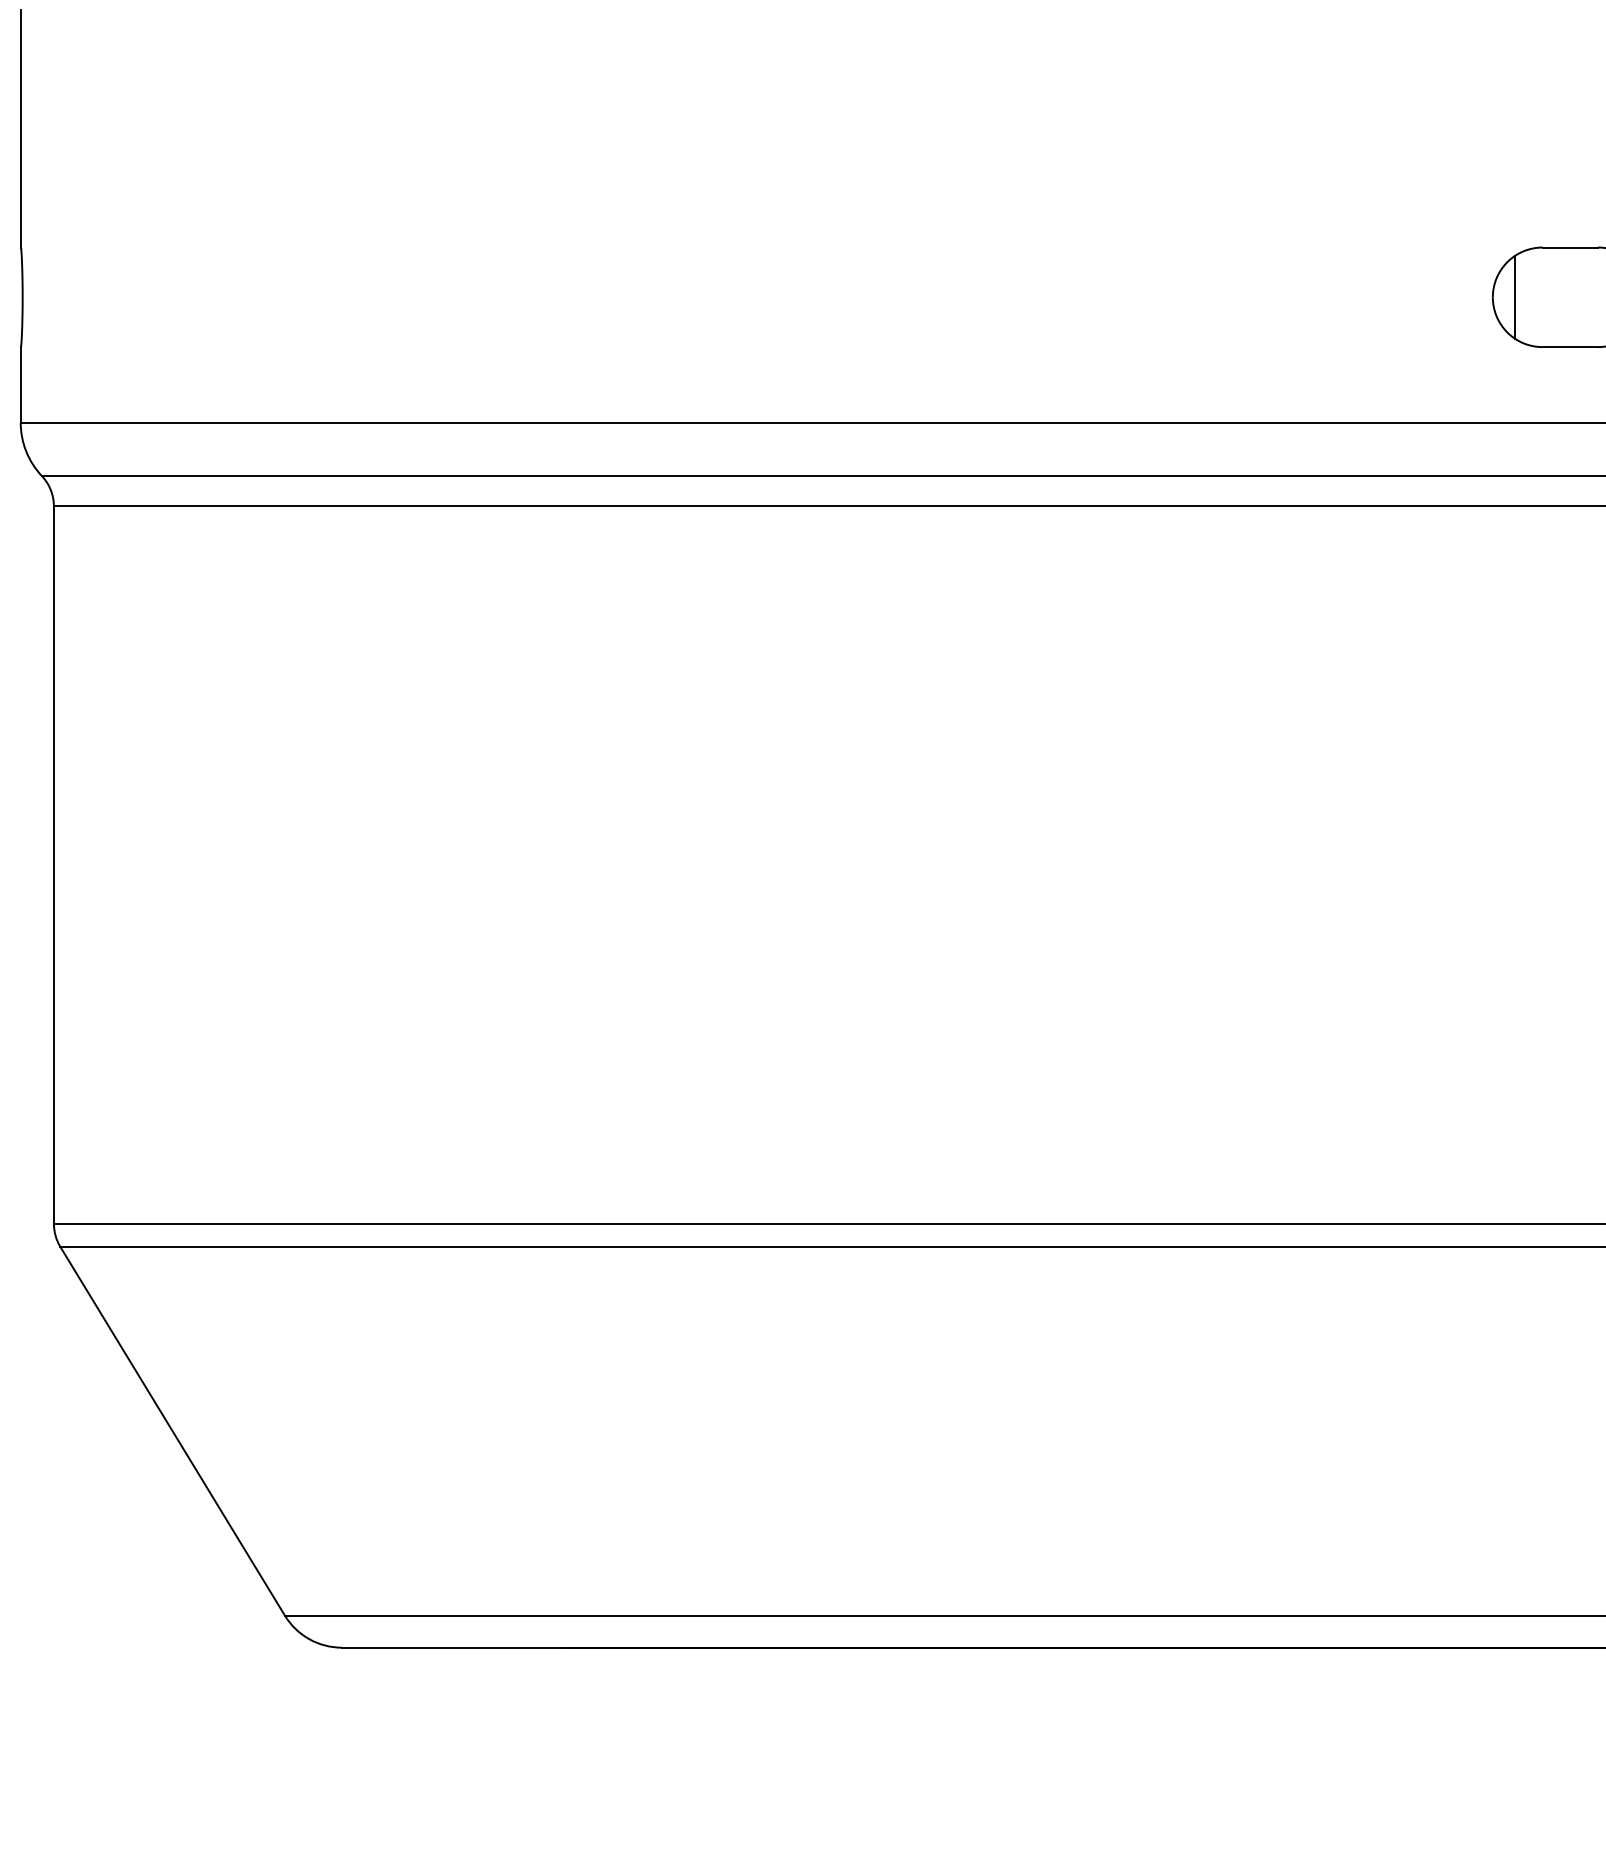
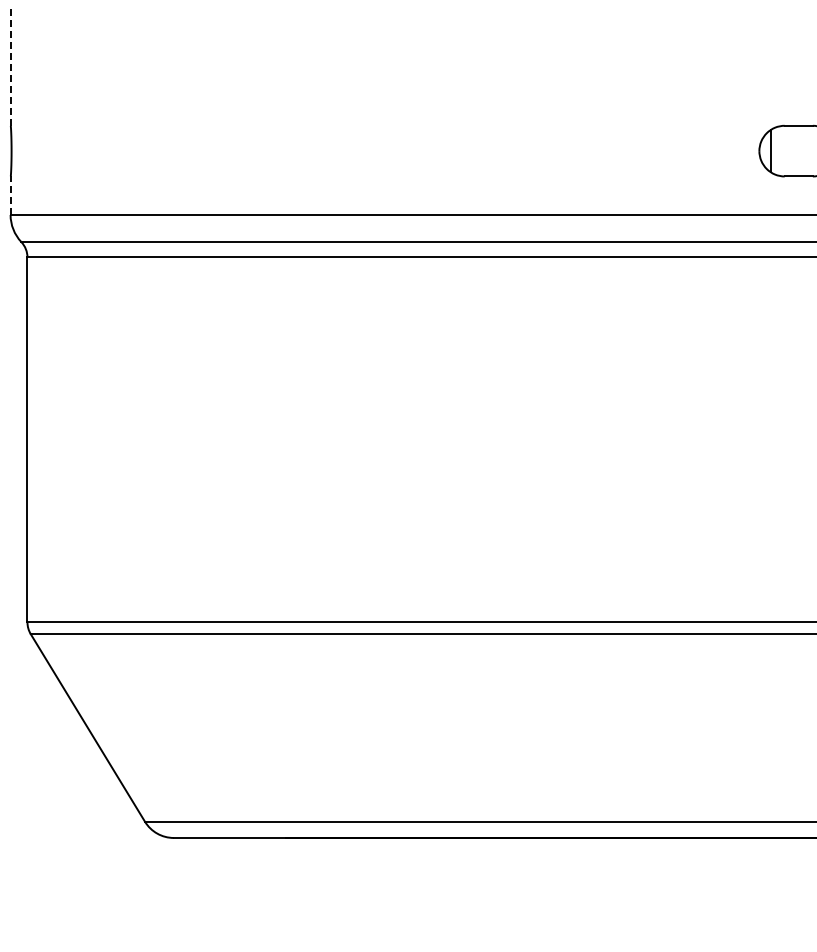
line: (20, 128) -> (10, 65), solid -> dashed
line: (20, 384) -> (10, 195), solid -> dashed

